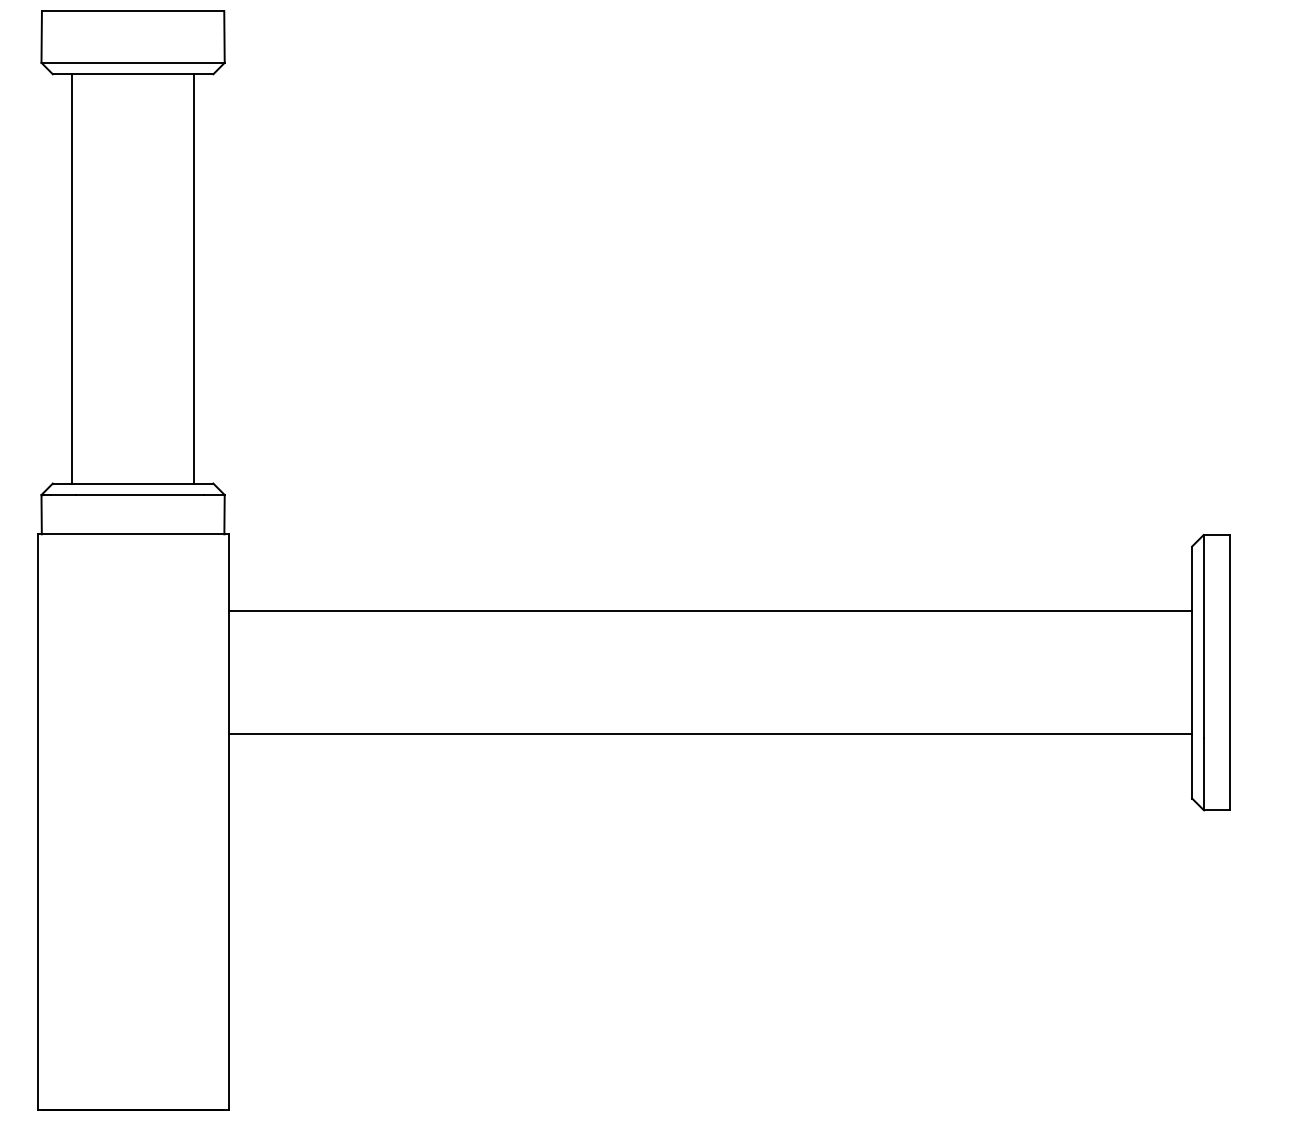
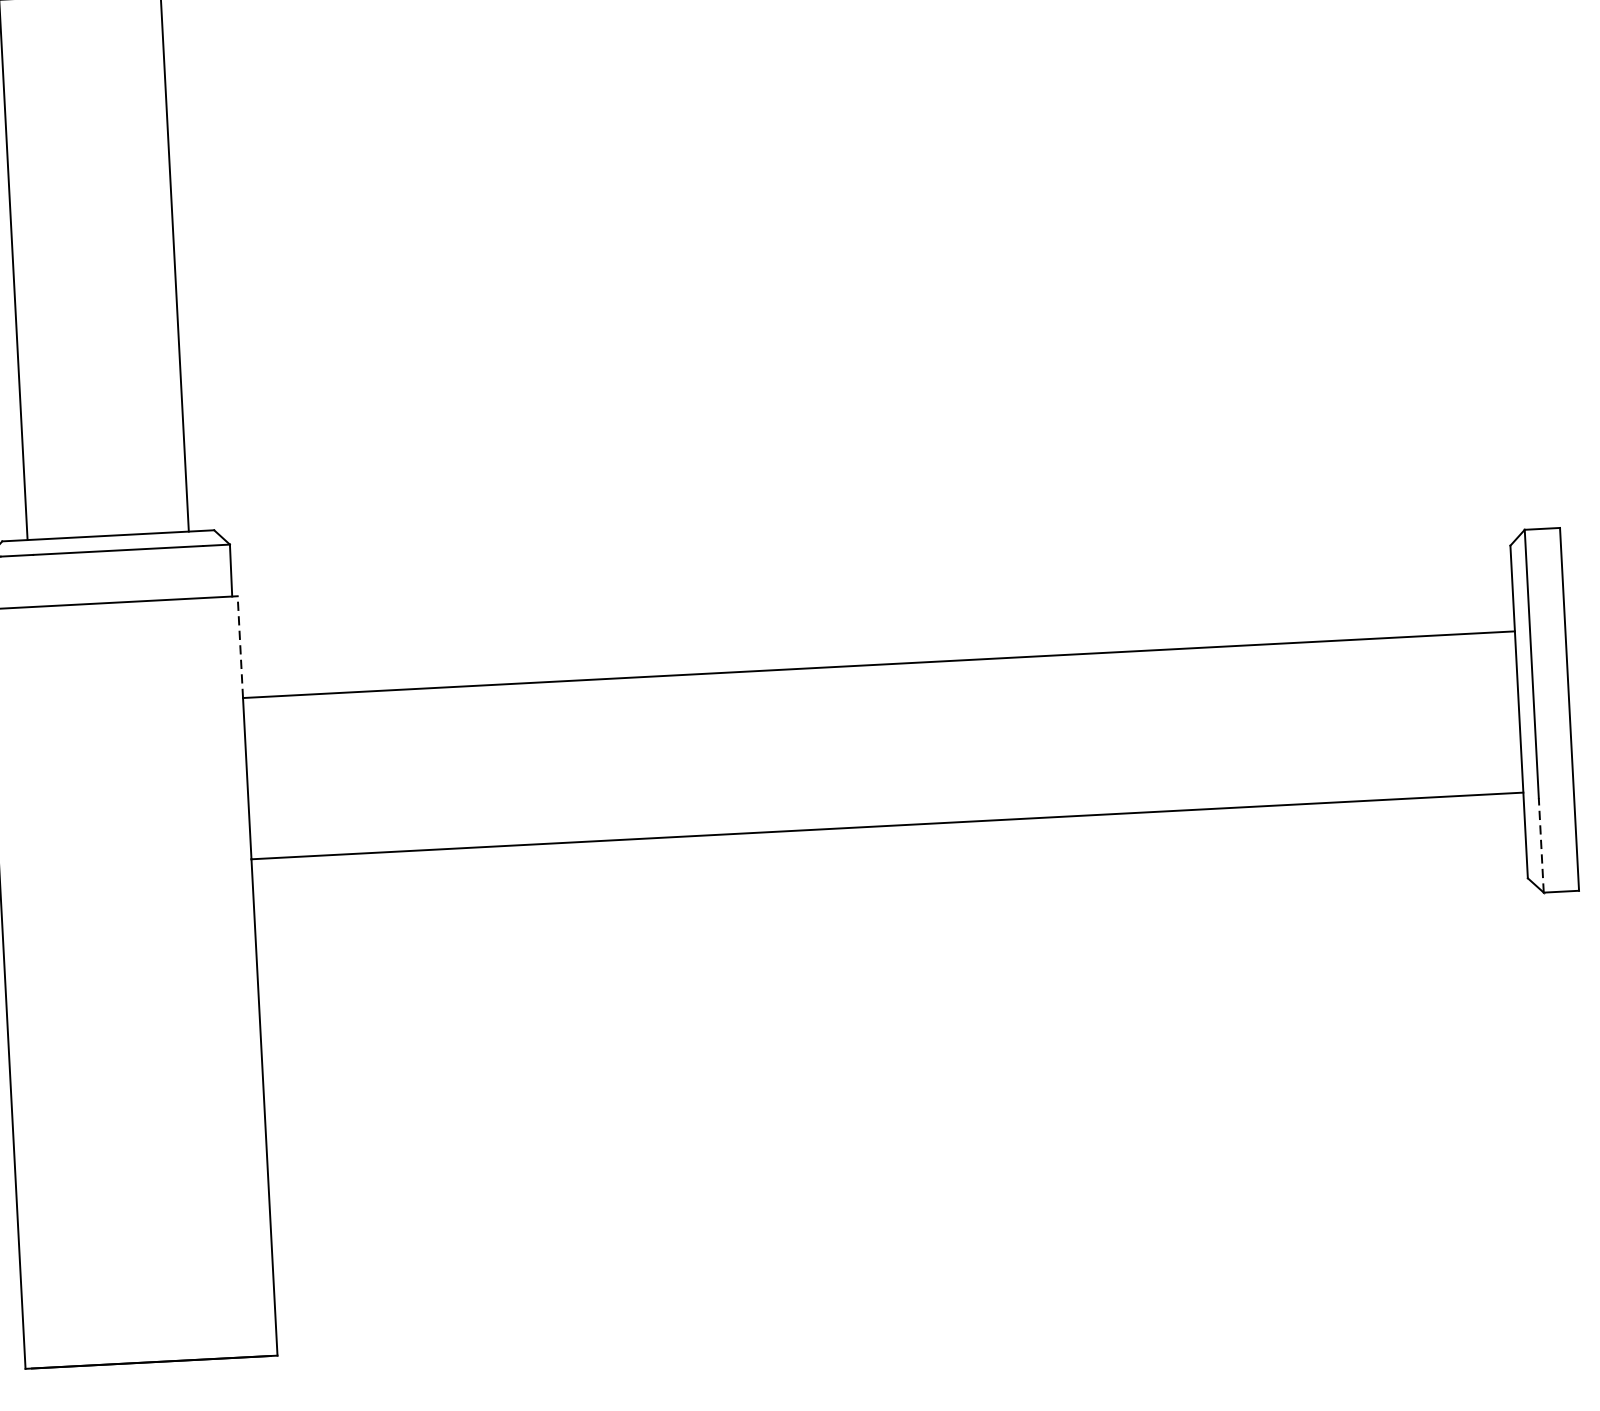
line: (228, 572) -> (240, 646), solid -> dashed
line: (1203, 774) -> (1541, 845), solid -> dashed

